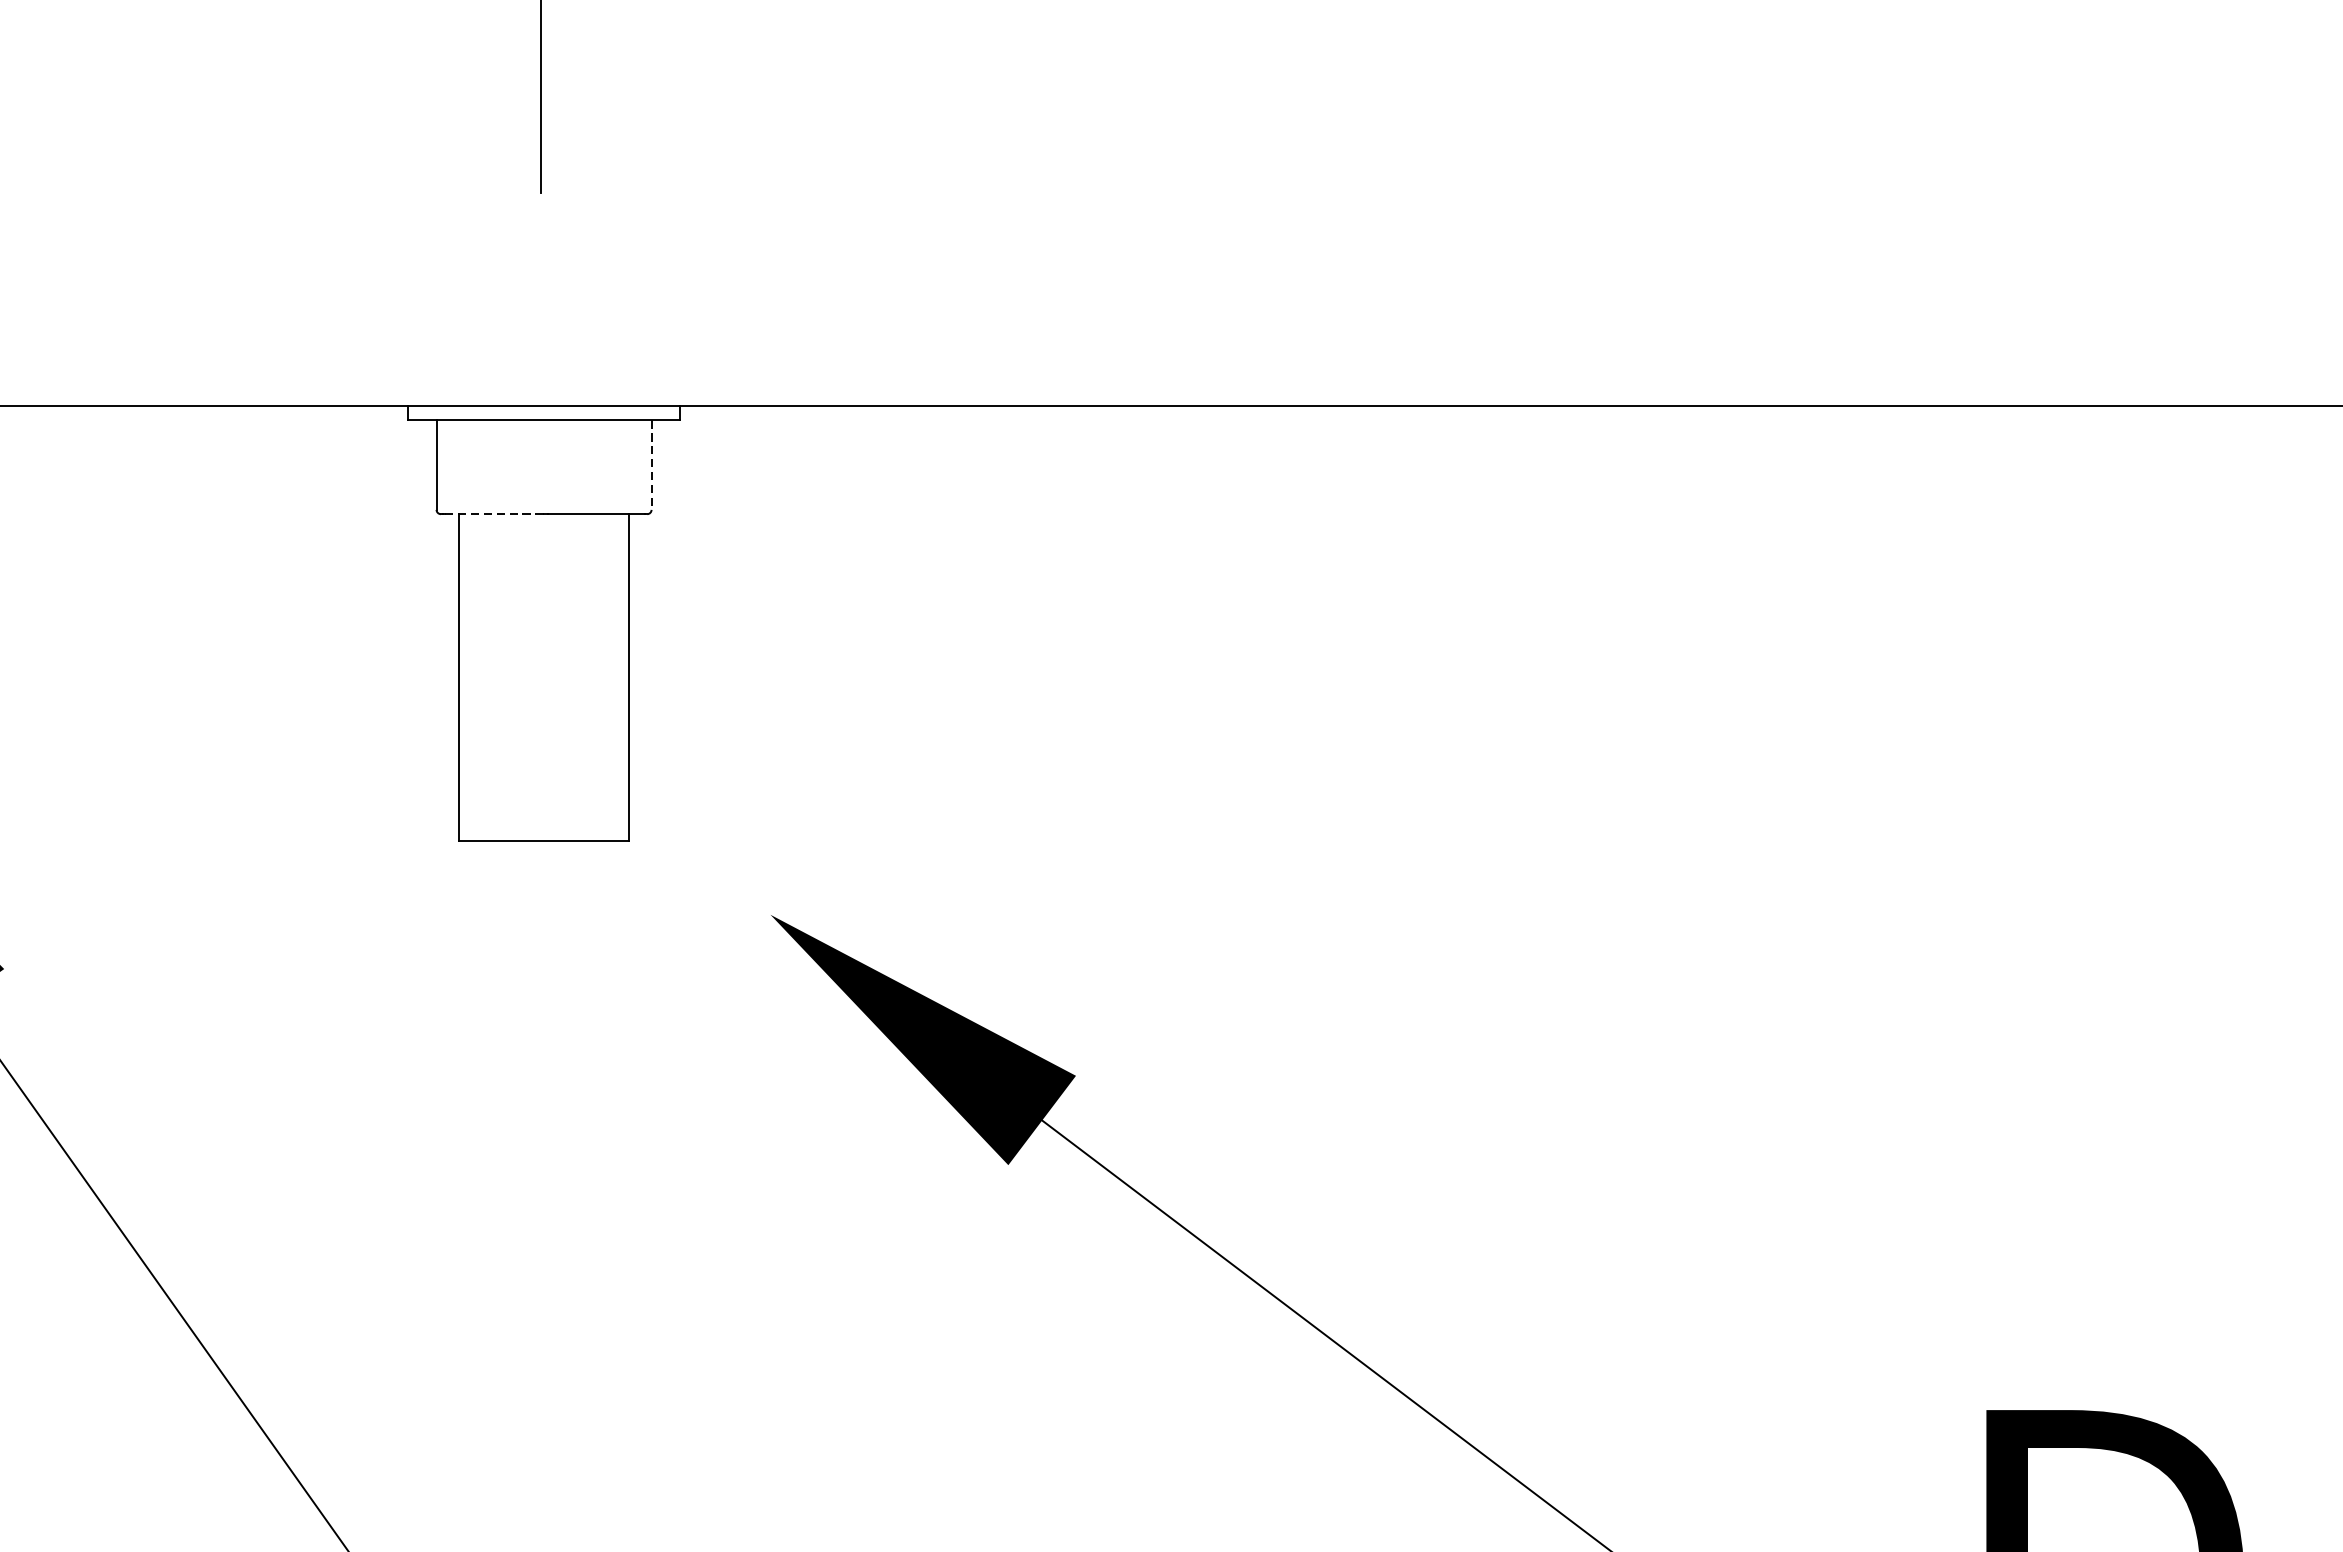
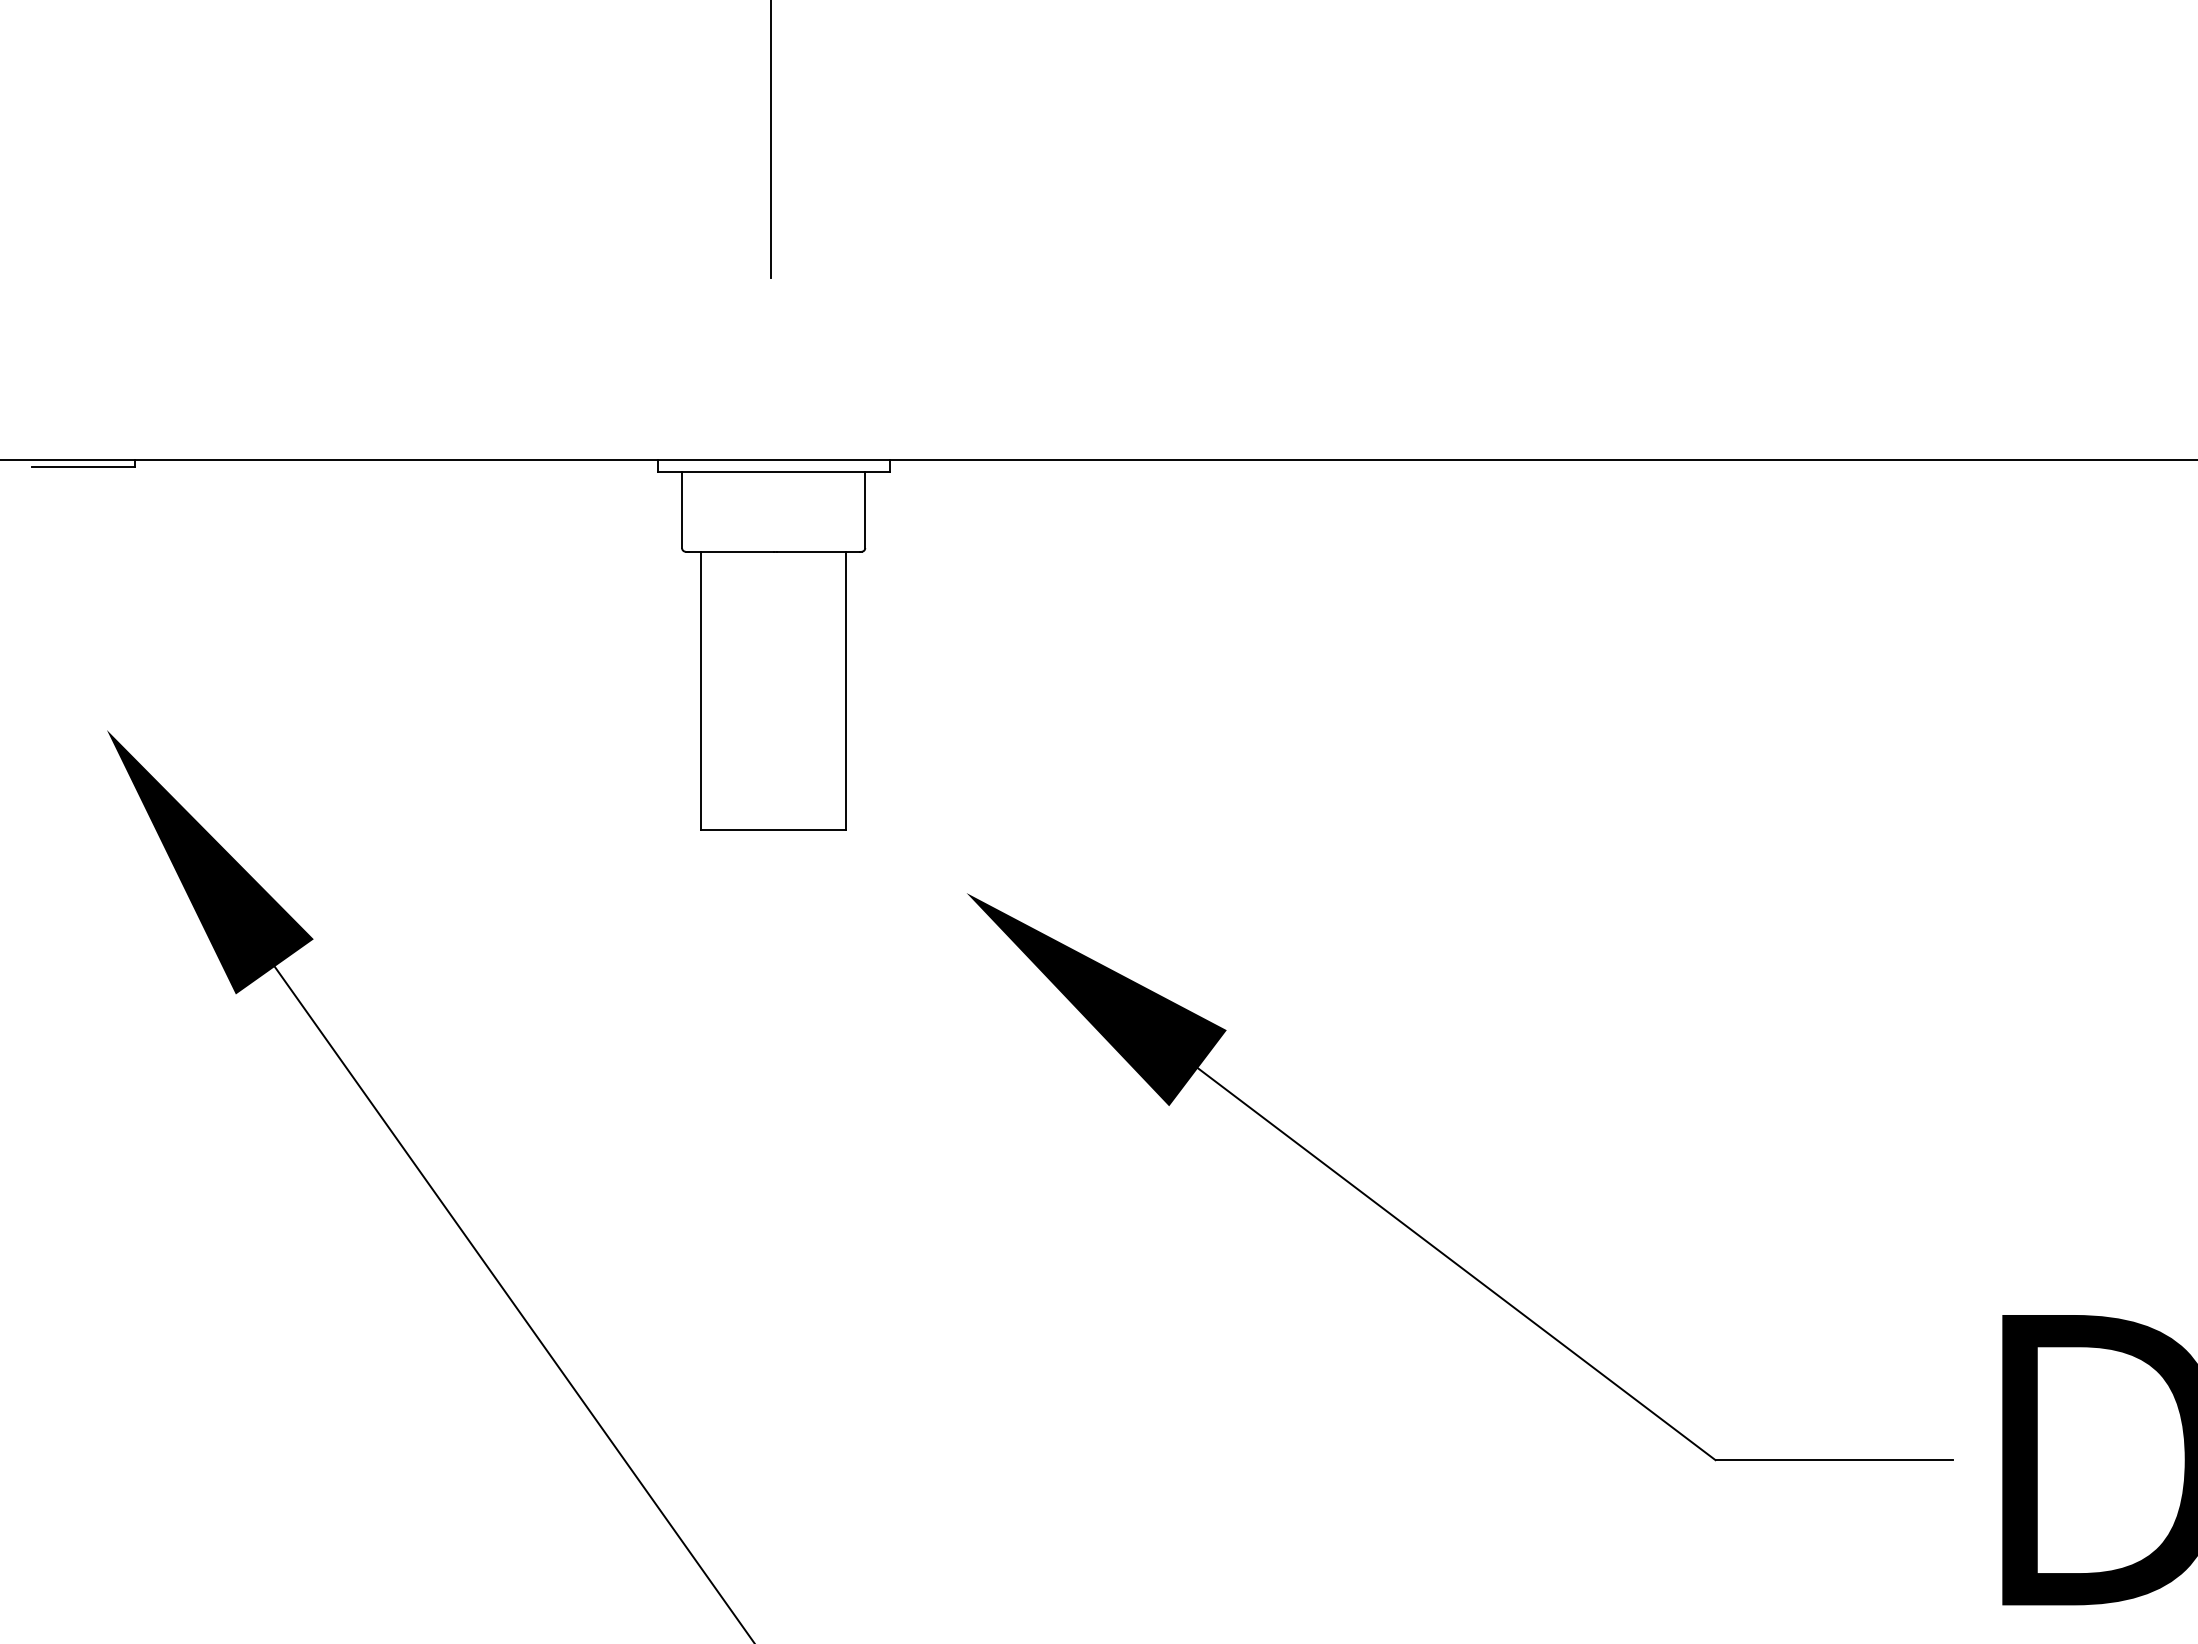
line: (651, 465) -> (865, 510), dashed -> solid
line: (494, 513) -> (731, 551), dashed -> solid

